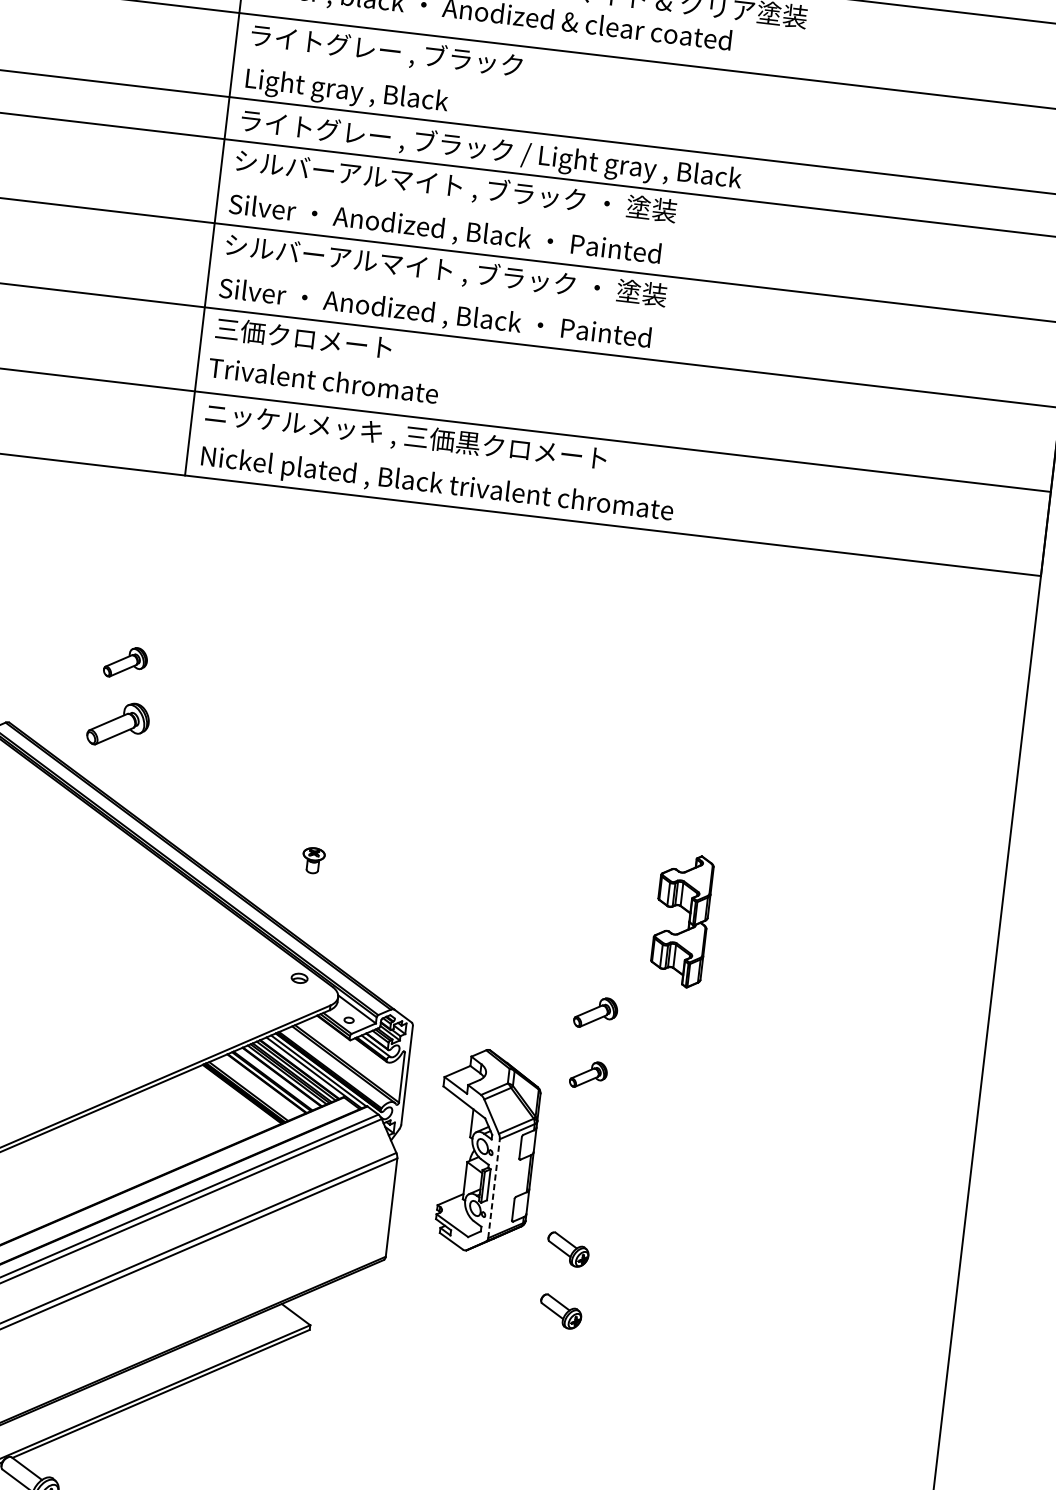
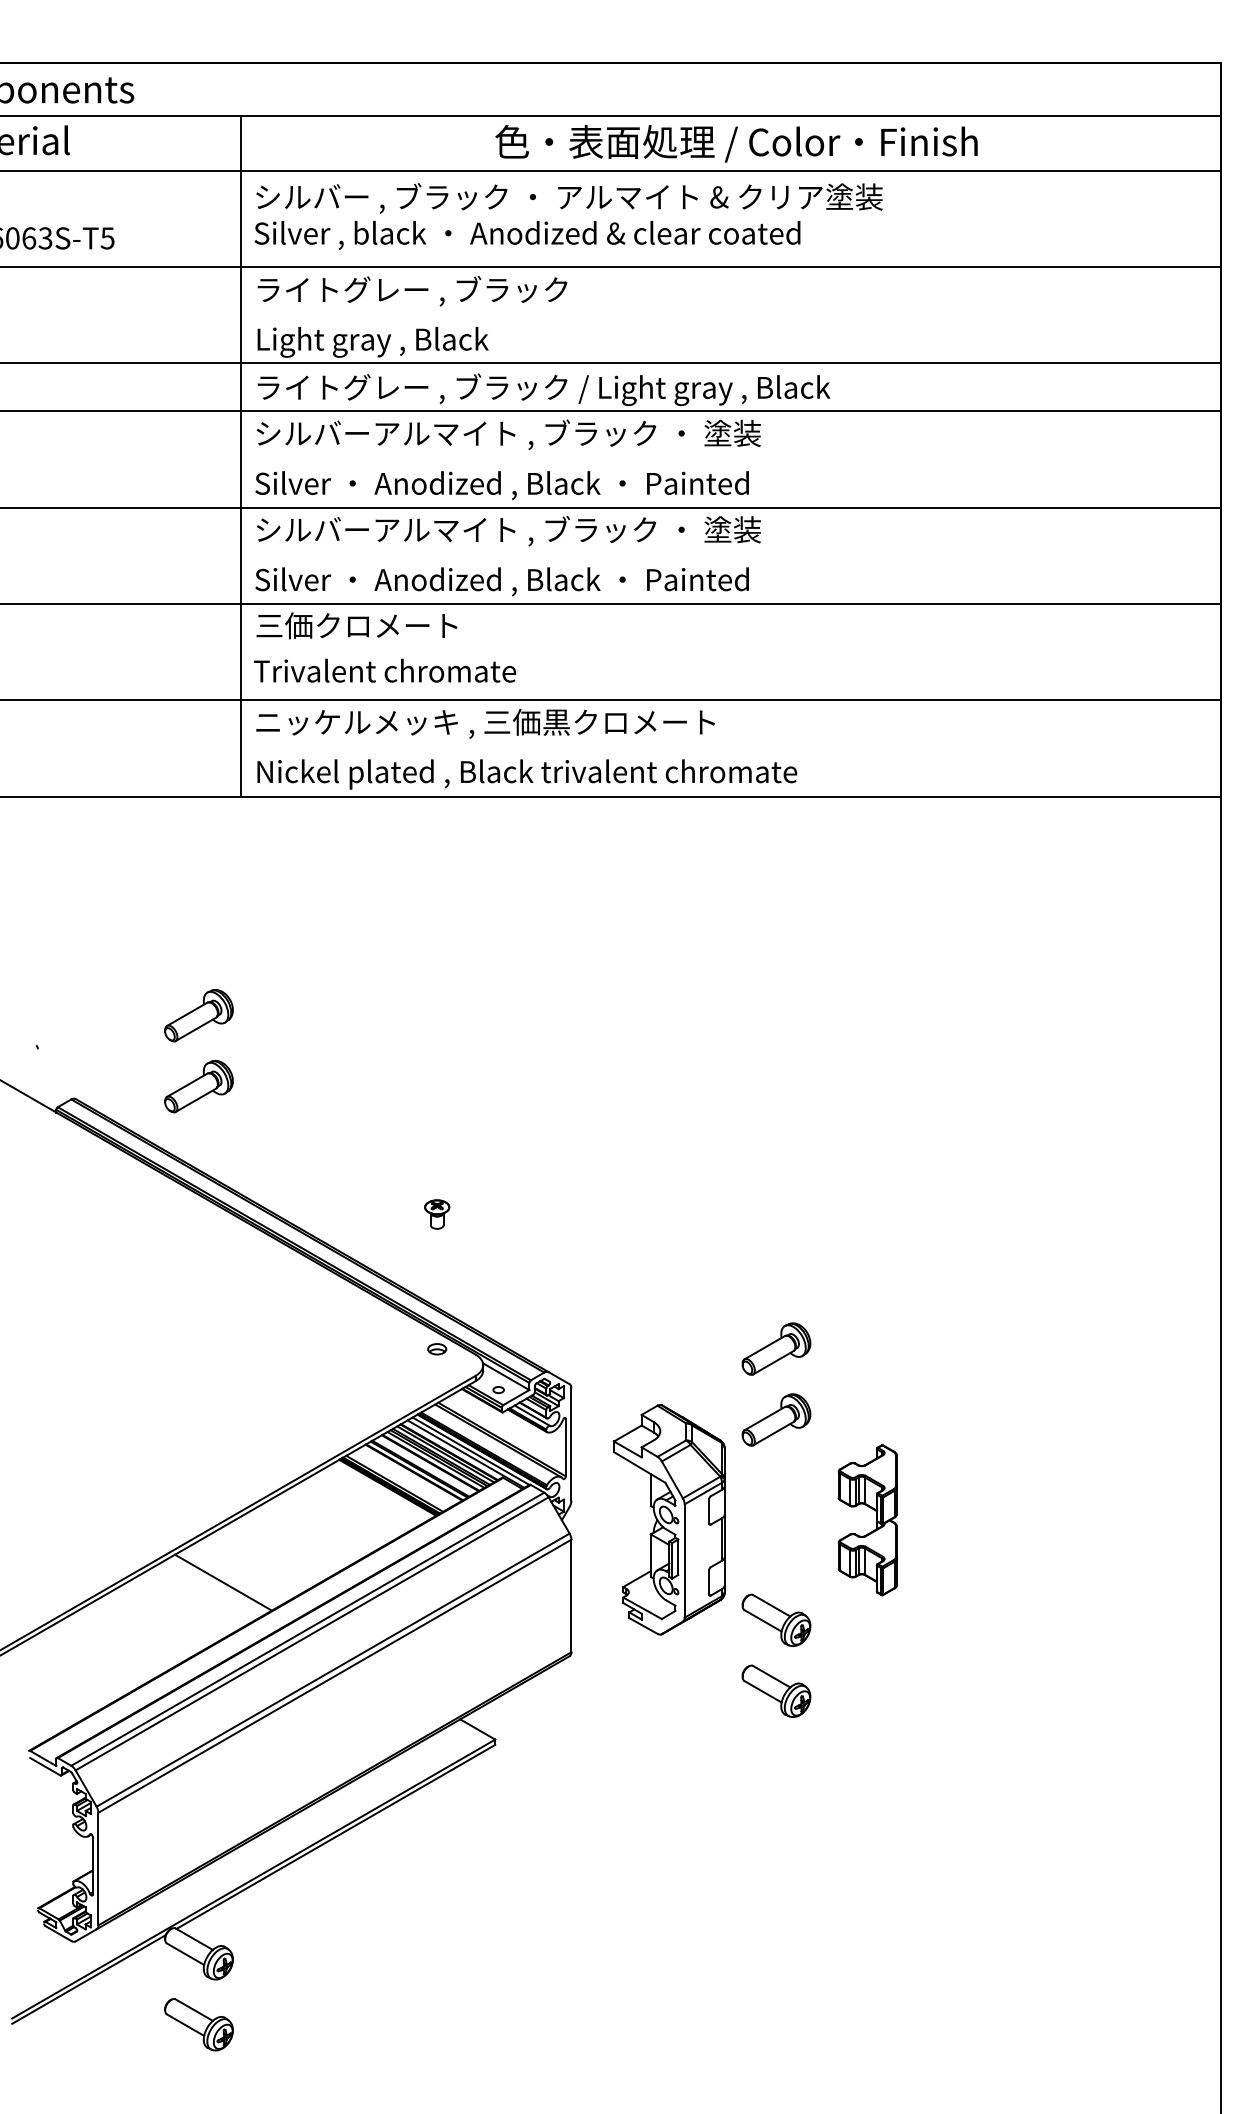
part: (125, 662) -> (198, 1015), size x1.43
part: (689, 921) -> (876, 1520), moved
part: (596, 1012) -> (776, 1348), size x1.43
part: (588, 1074) -> (776, 1419), size x1.67
line: (89, 1160) -> (223, 1582), added
line: (493, 1189) -> (684, 1561), dashed -> solid
part: (568, 1249) -> (776, 1619), size x1.43
part: (560, 1311) -> (776, 1690), size x1.43

